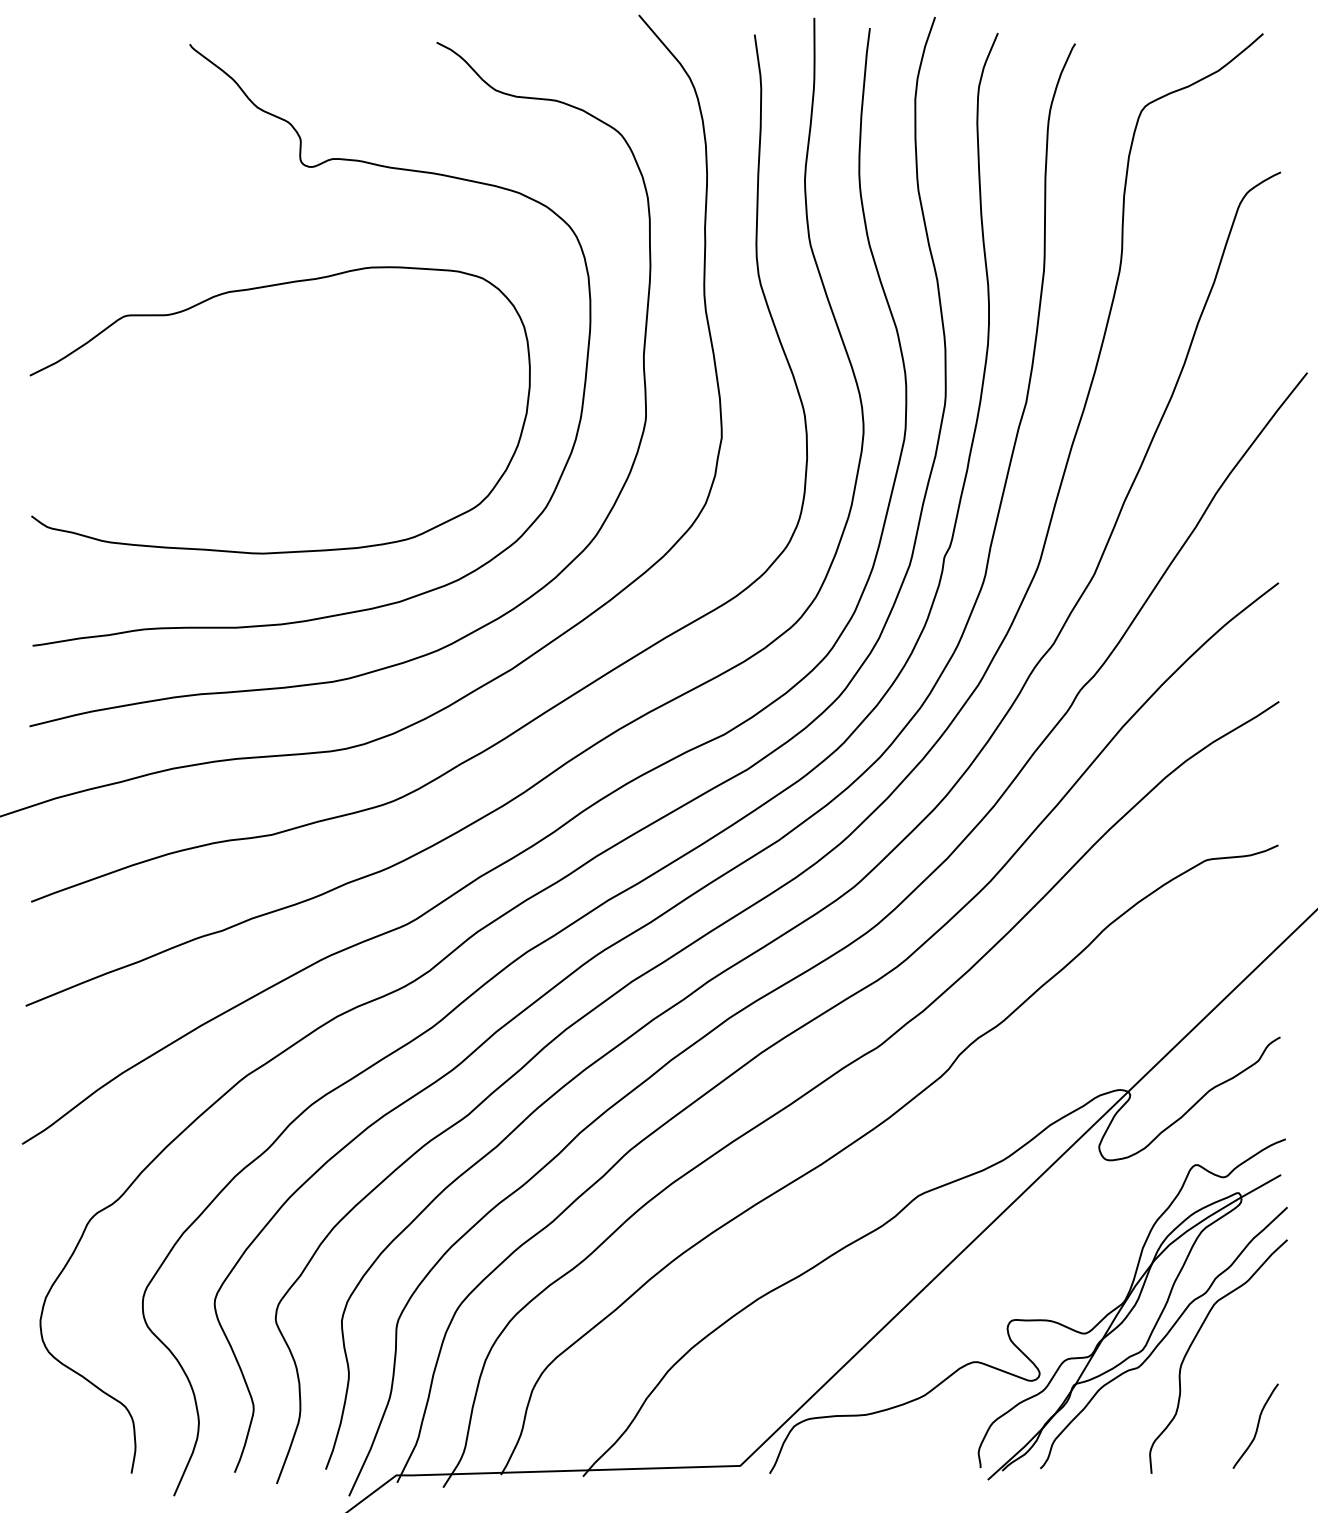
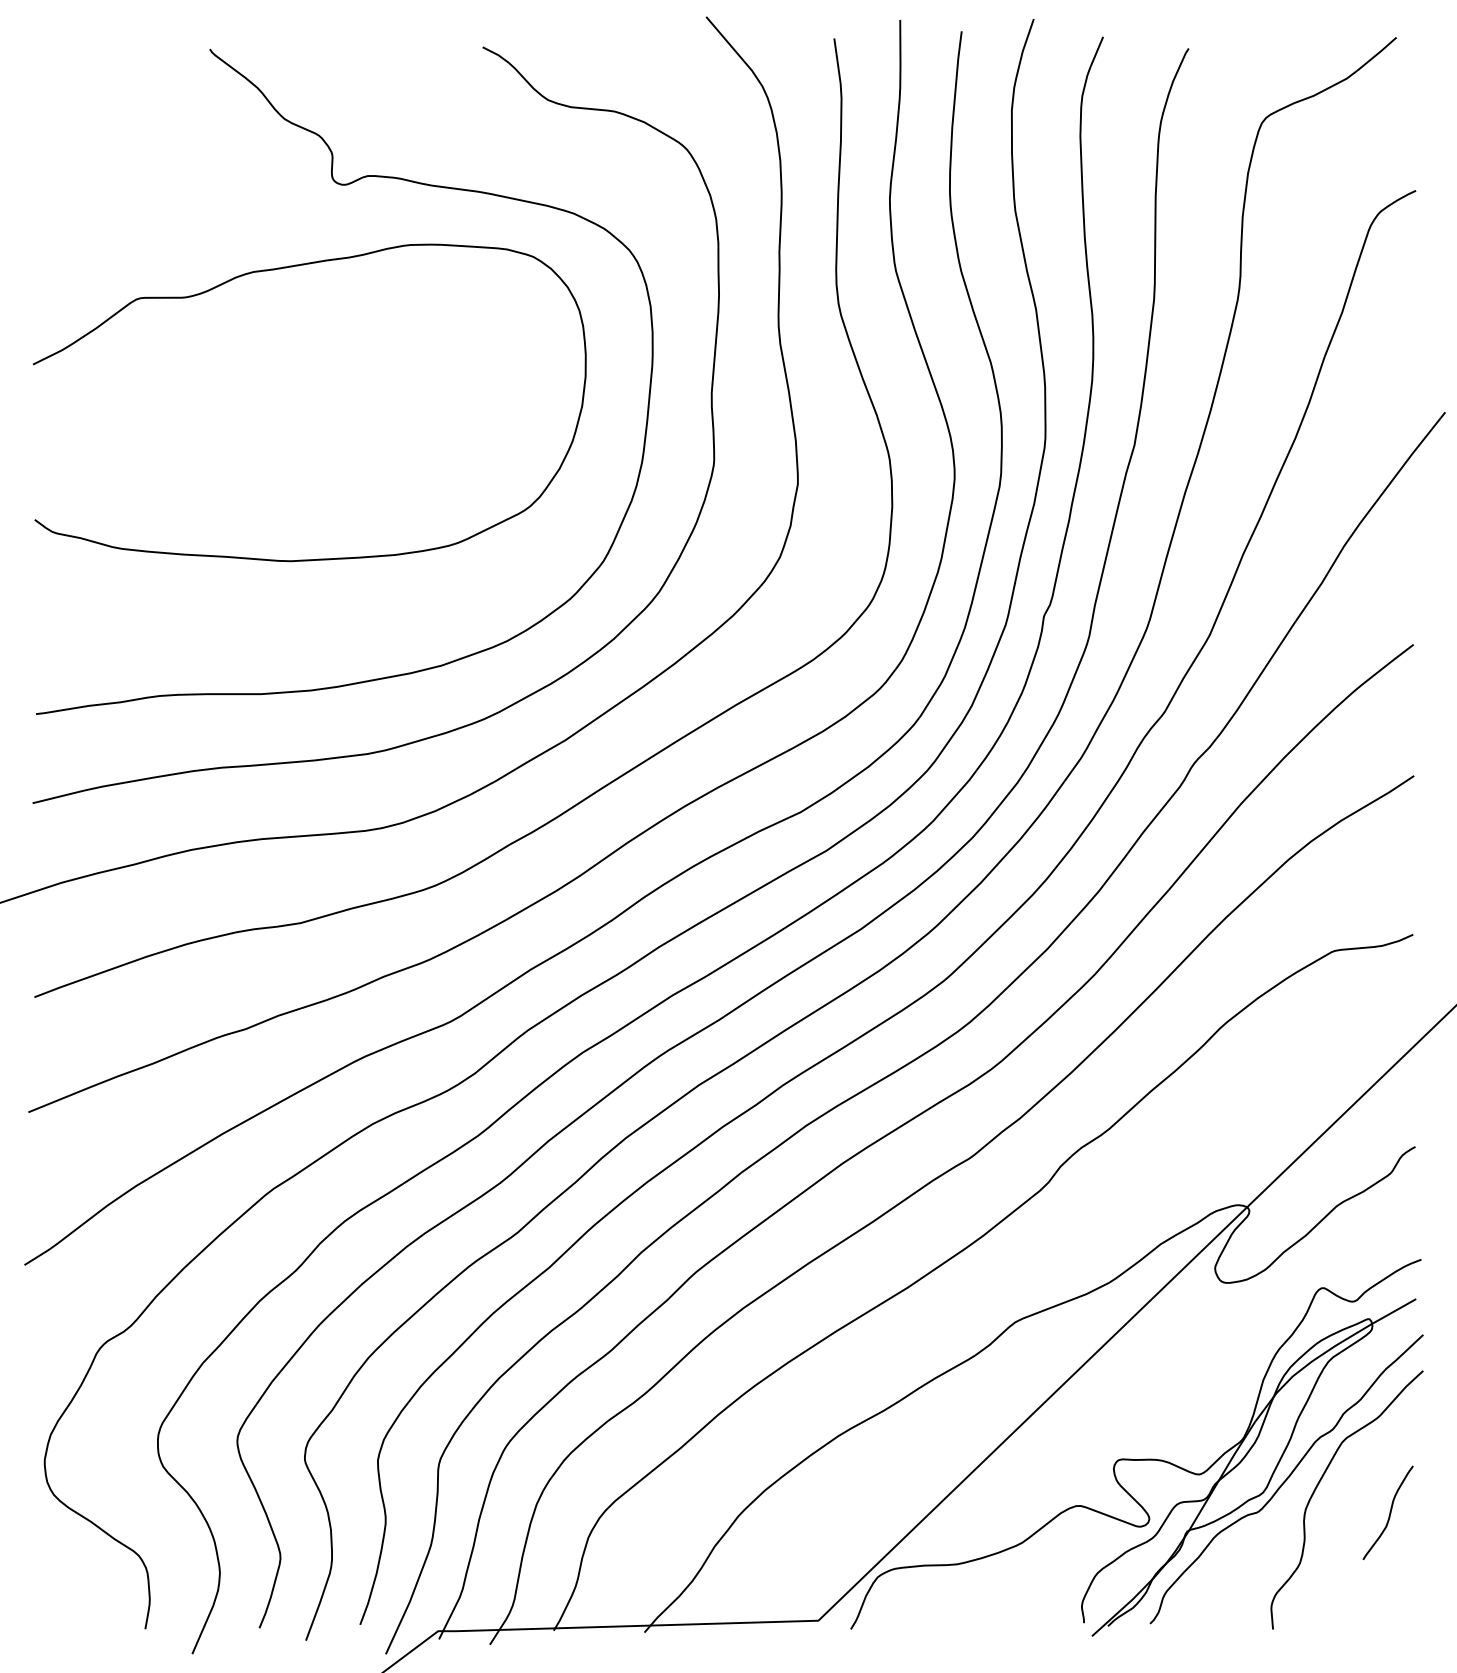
curve: (259, 288) -> (286, 268), moved
curve: (1256, 1425) -> (1389, 1512), moved

